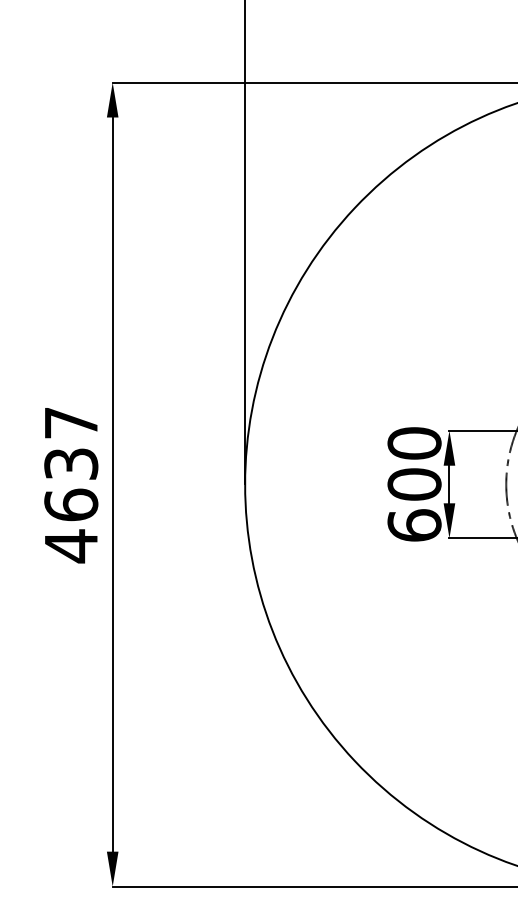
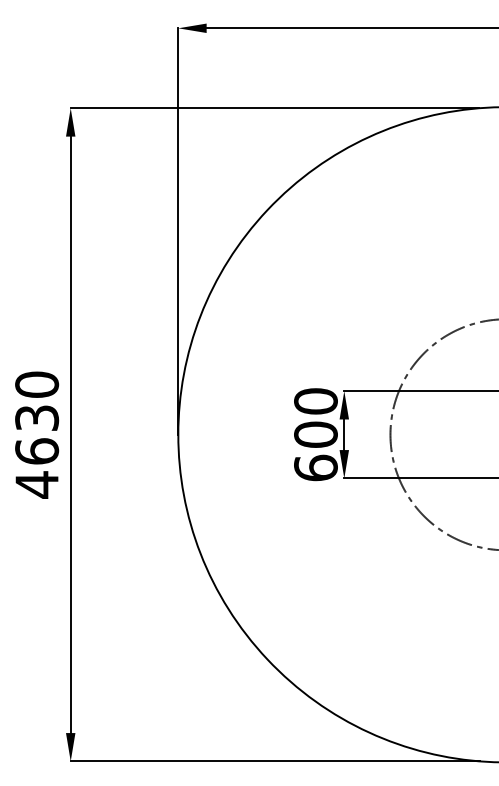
text: (71, 422) -> (37, 384), 4637 -> 4630

